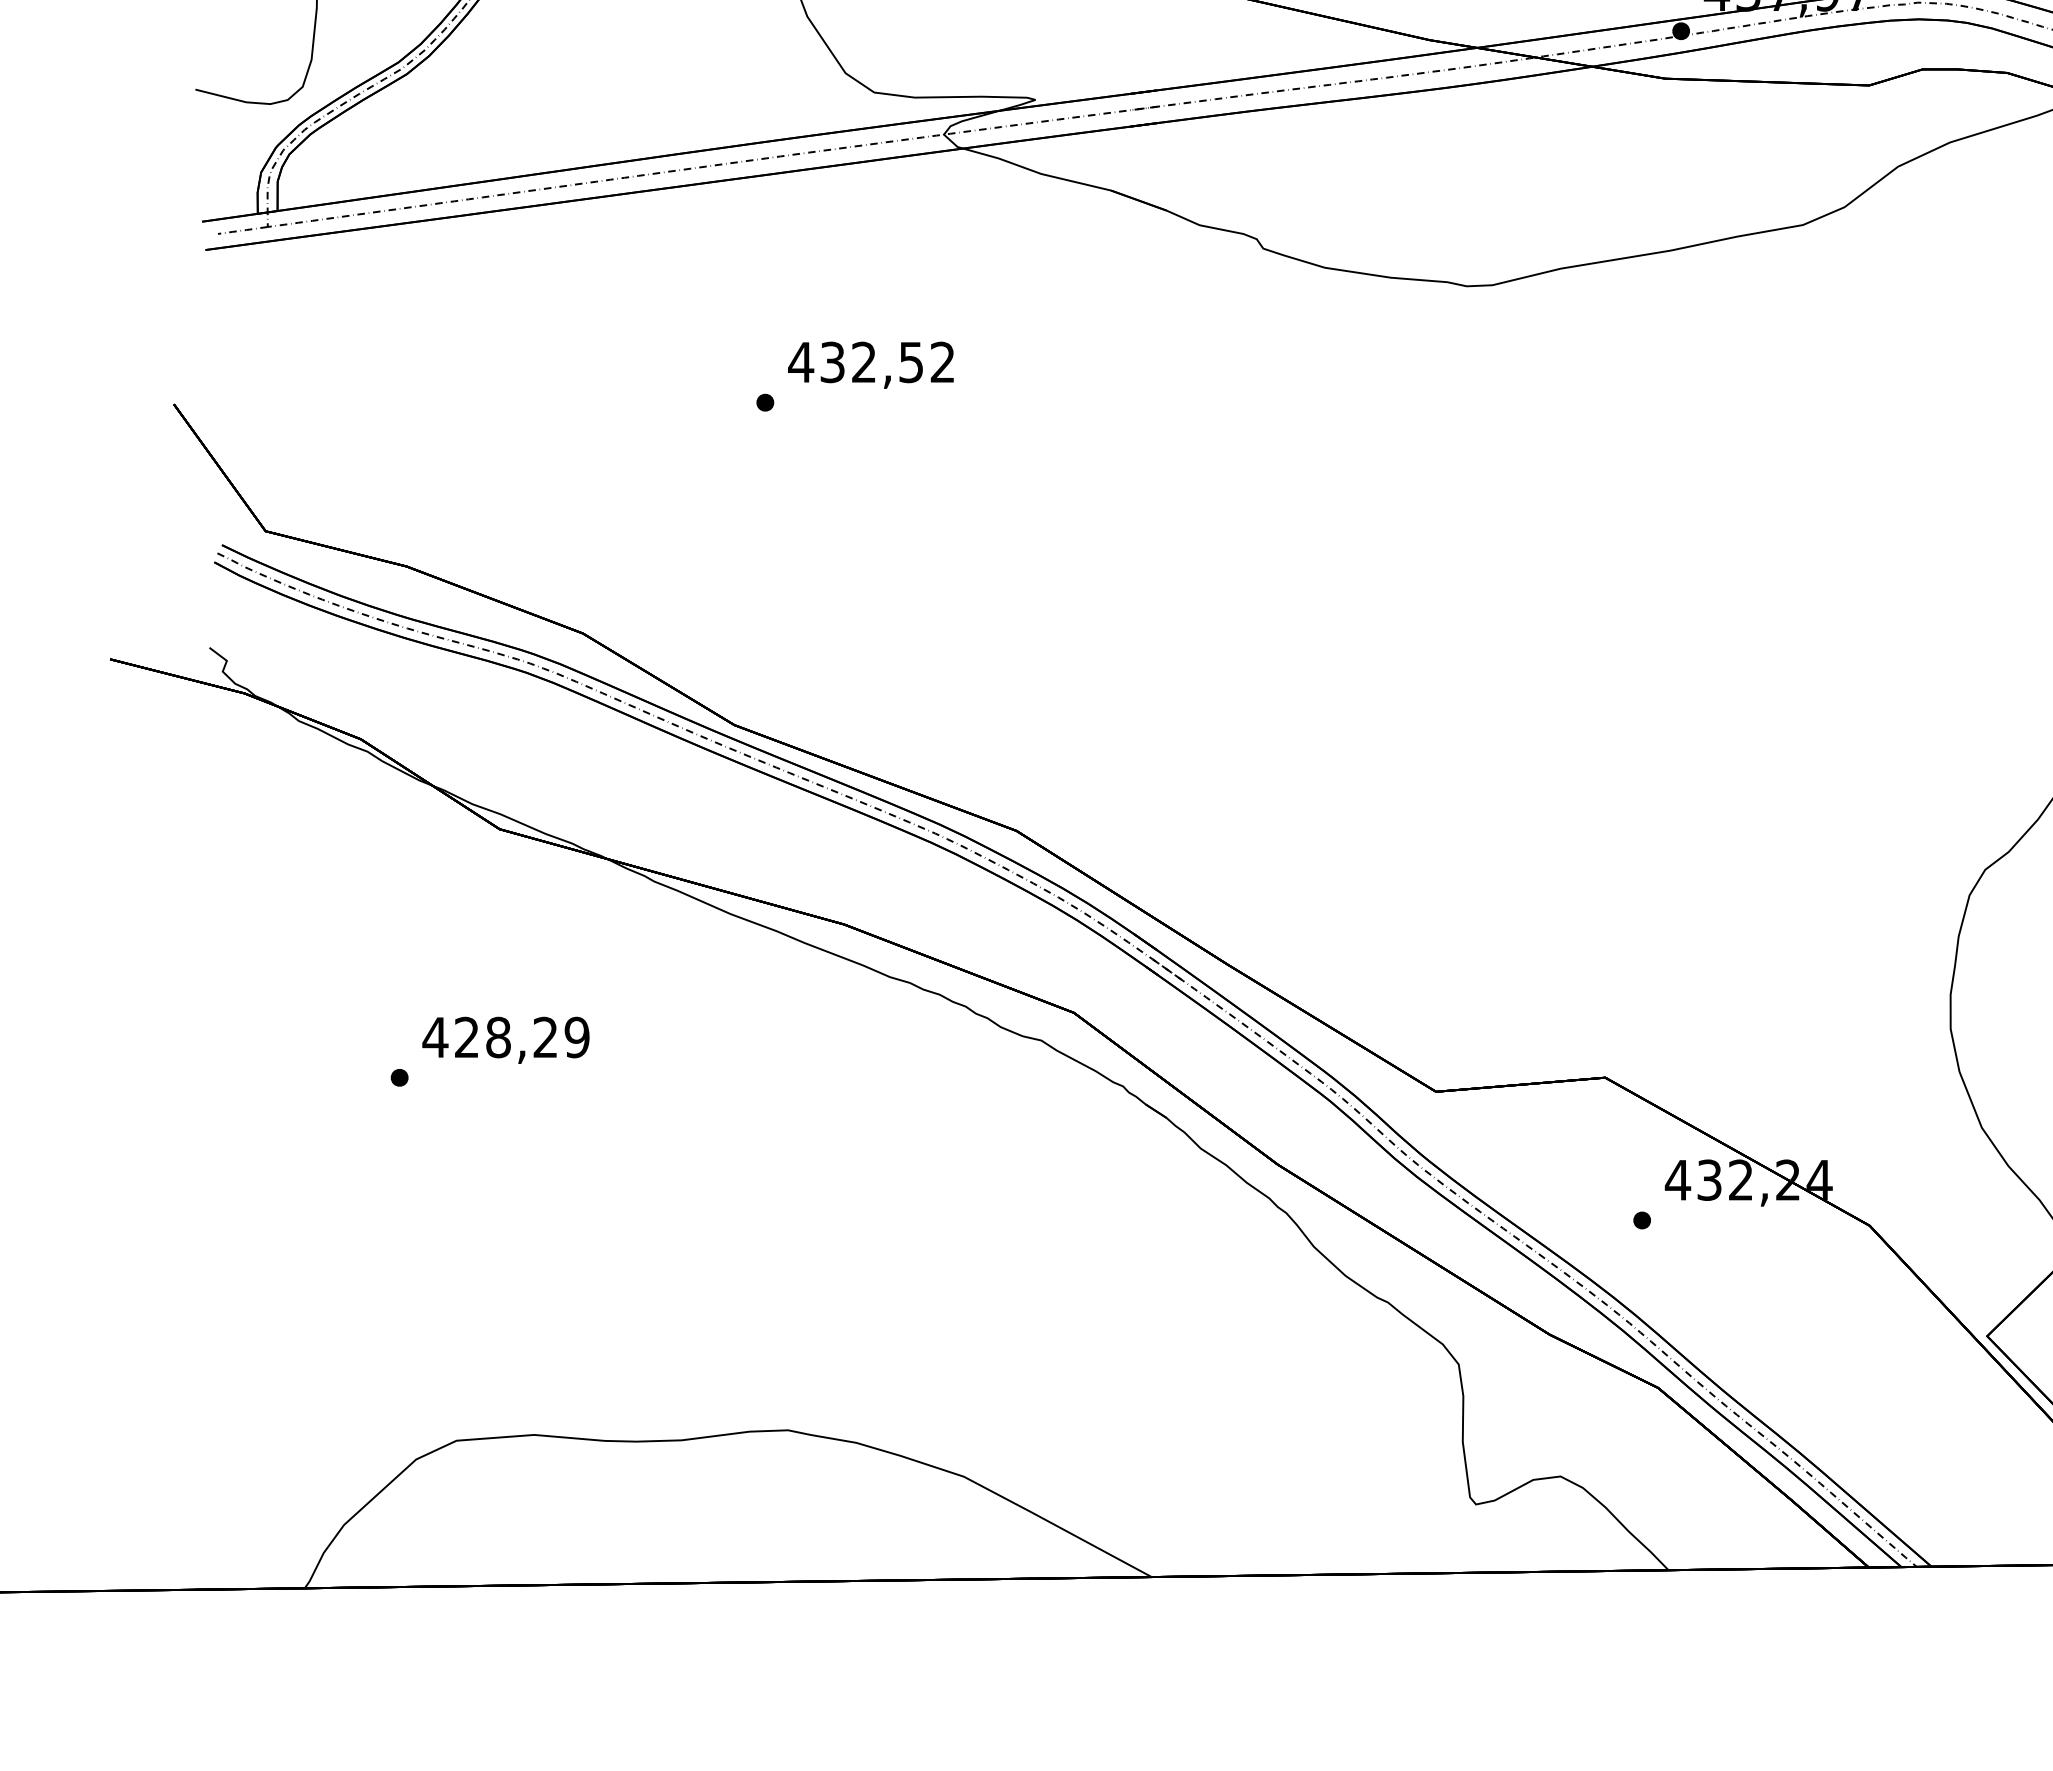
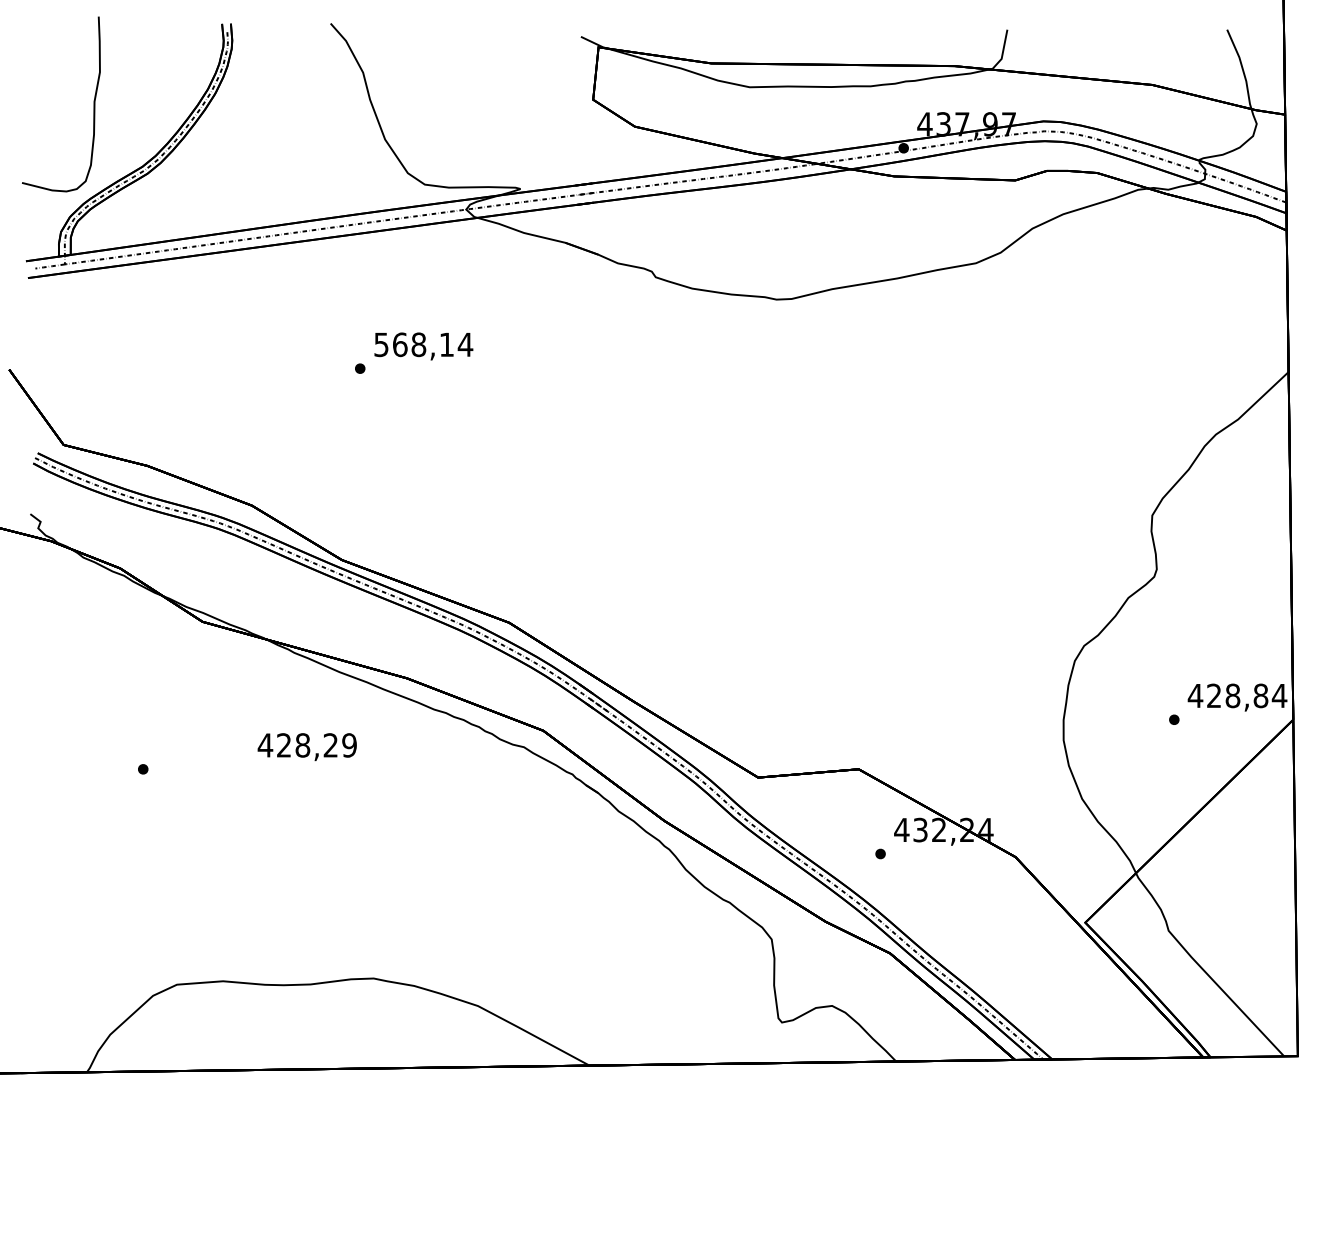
text: (871, 361) -> (423, 344), 432,52 -> 568,14
text: (504, 1041) -> (306, 747), moved

